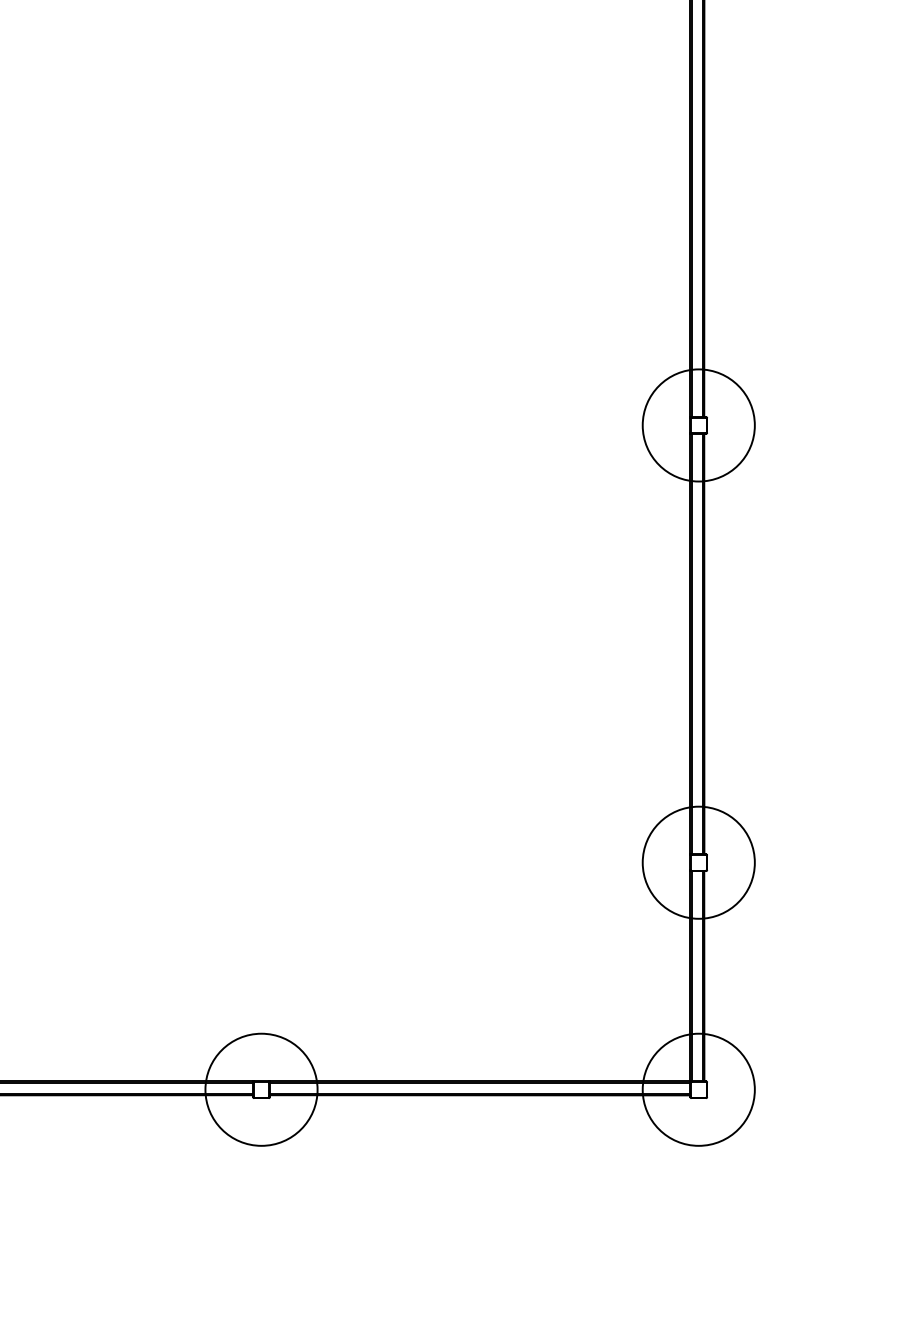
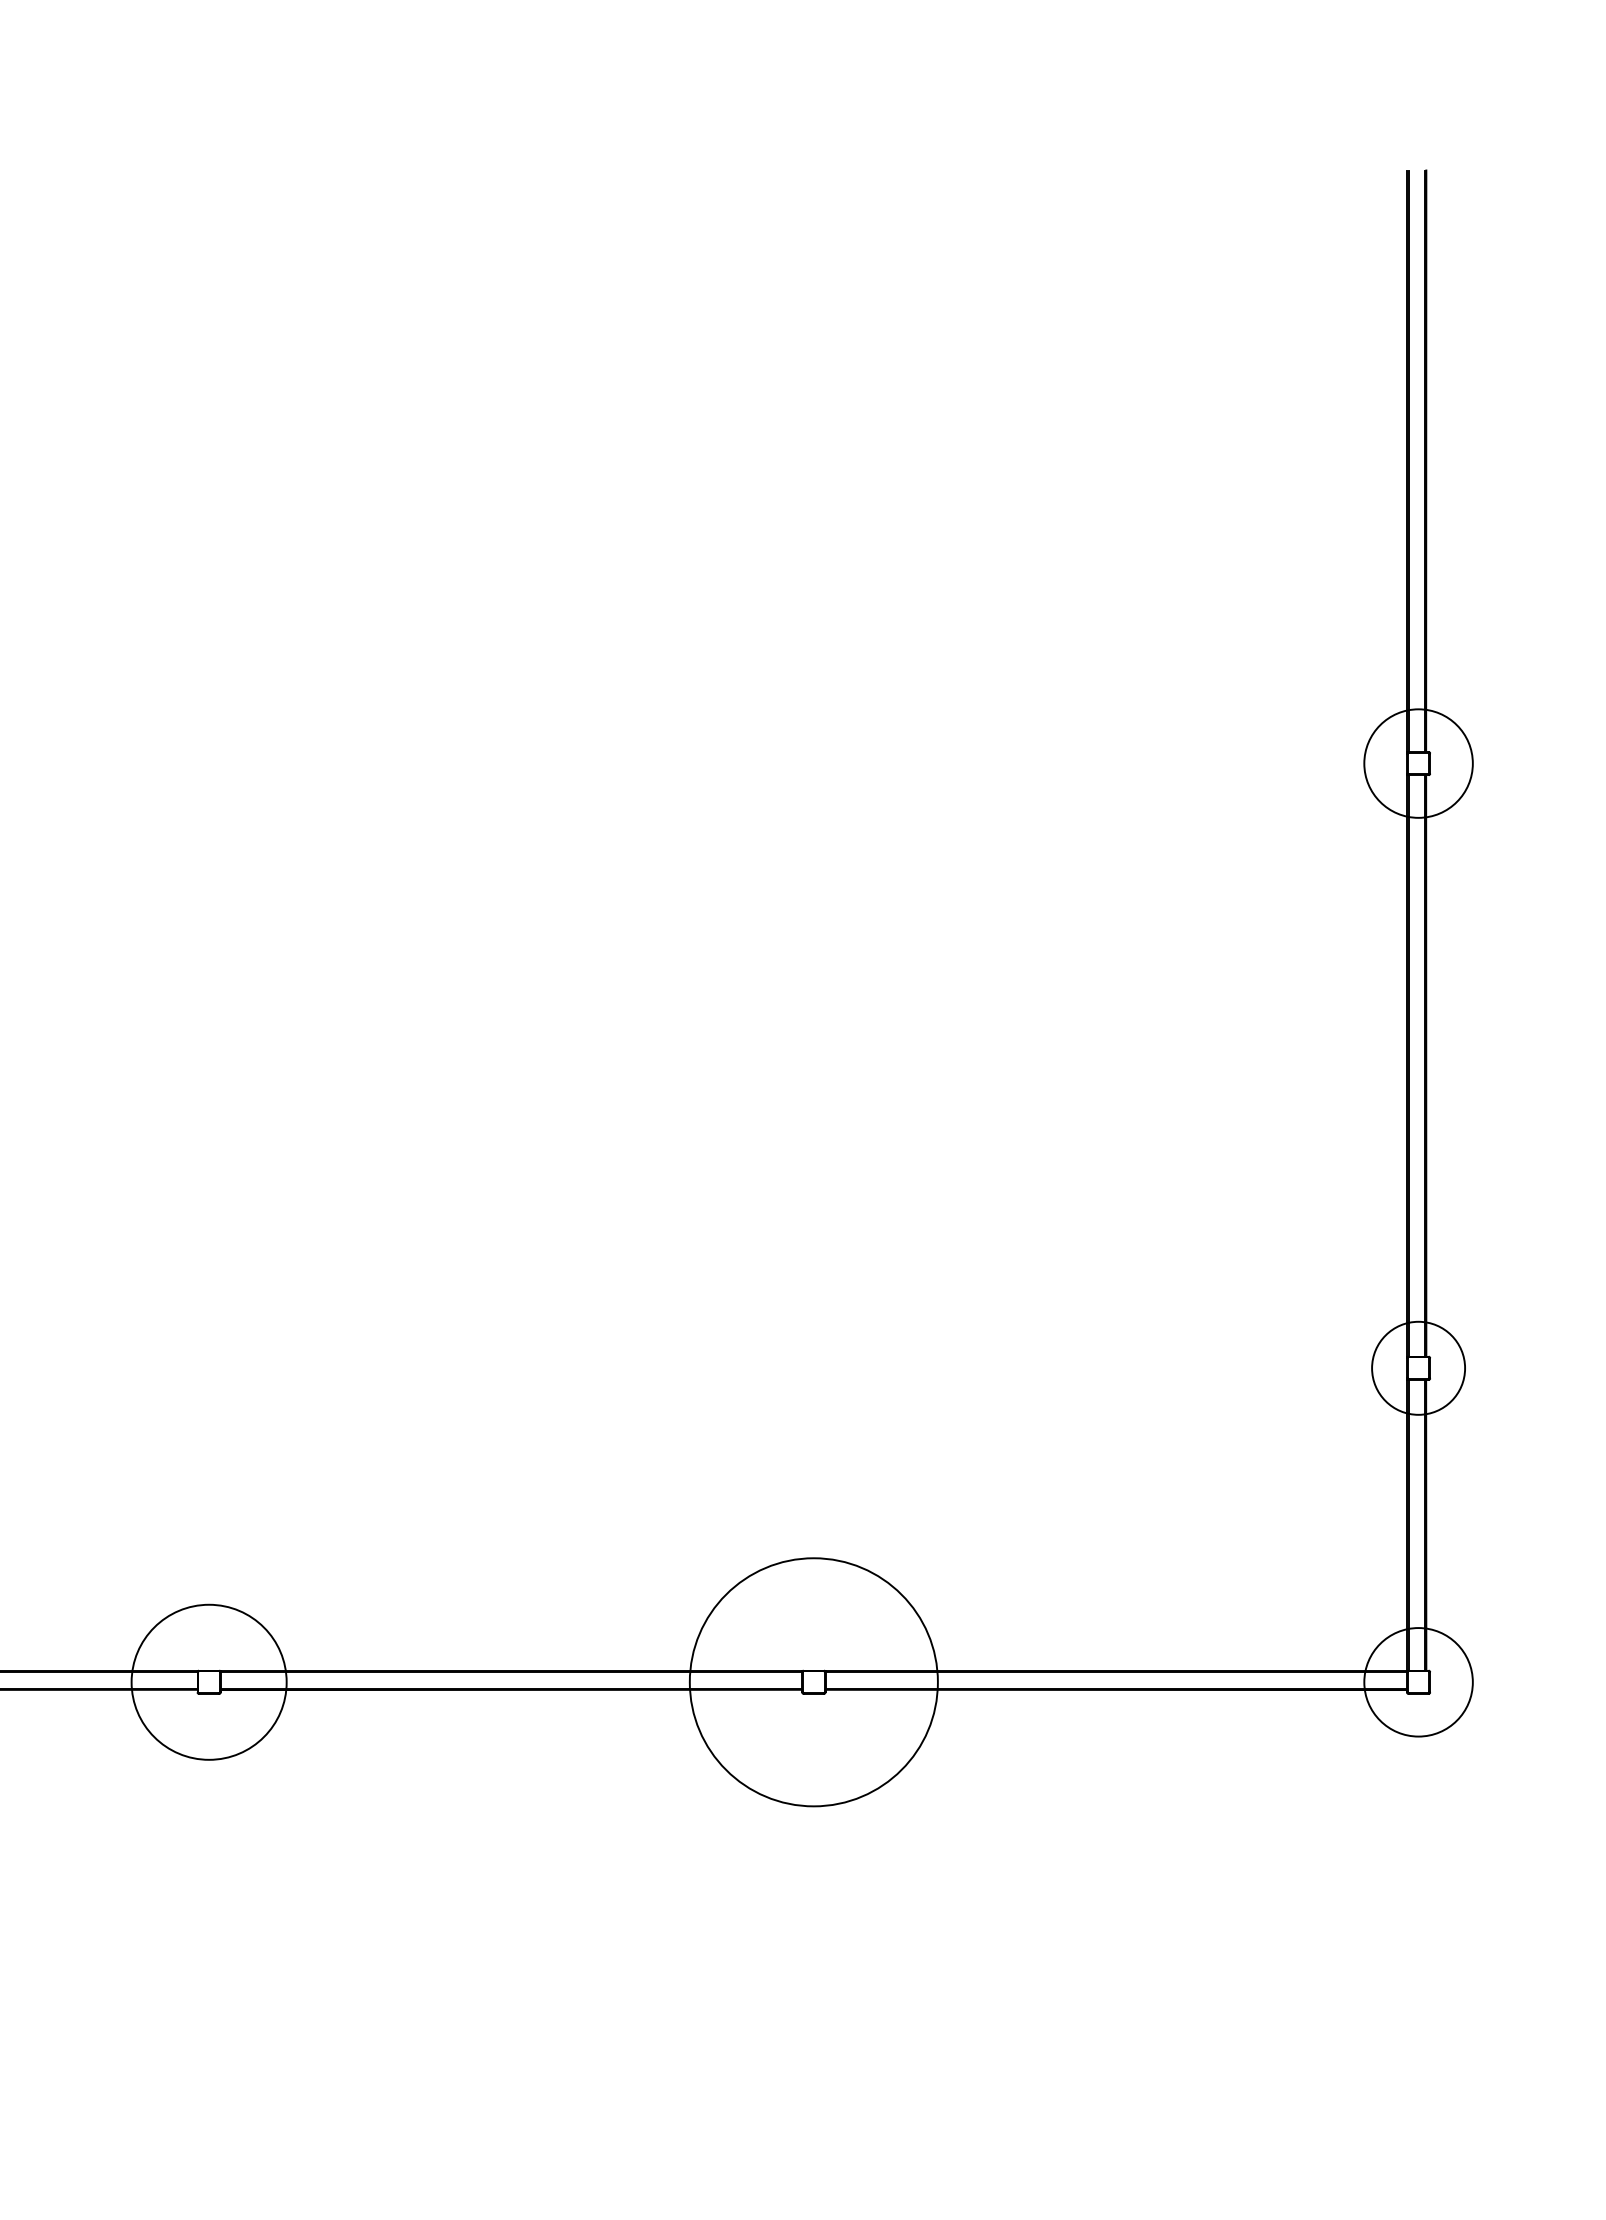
circle: (698, 425) -> (1418, 763), size x0.7
circle: (698, 862) -> (1418, 1367), size x0.6
circle: (261, 1089) -> (813, 1681), size x1.6
circle: (698, 1089) -> (1418, 1681), size x0.7

